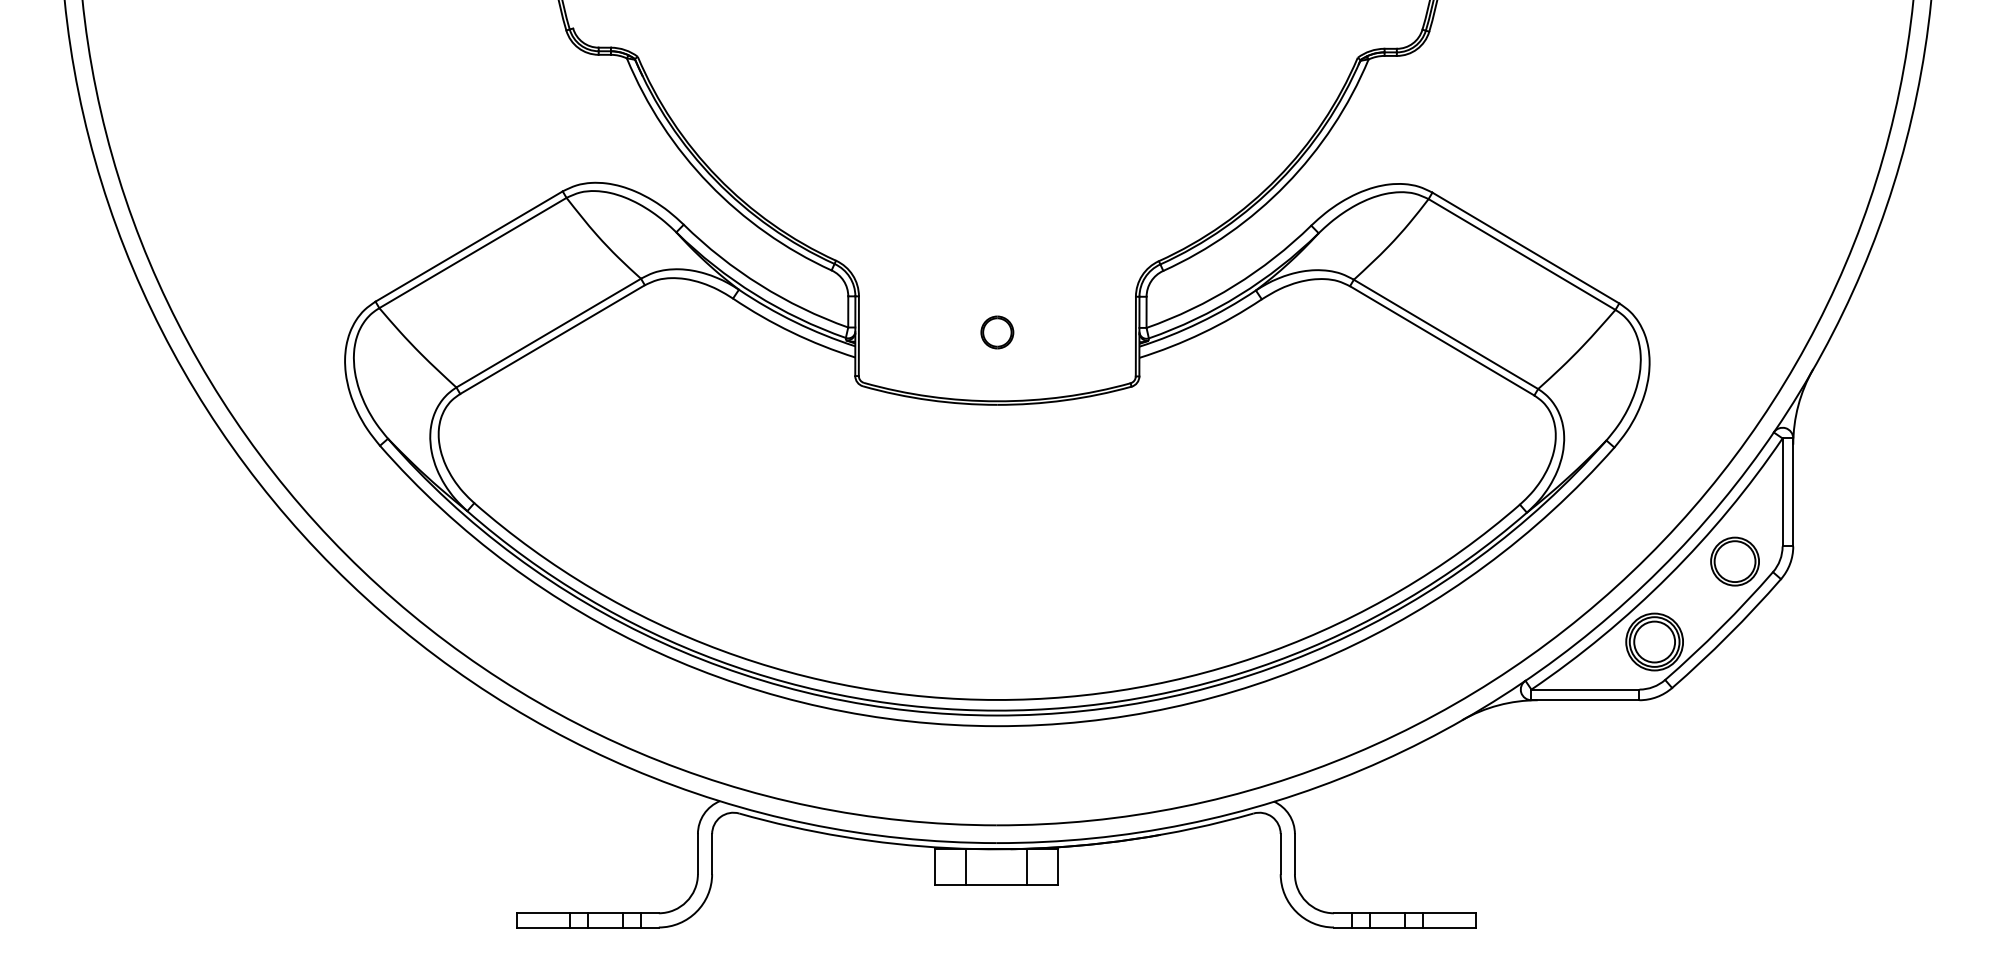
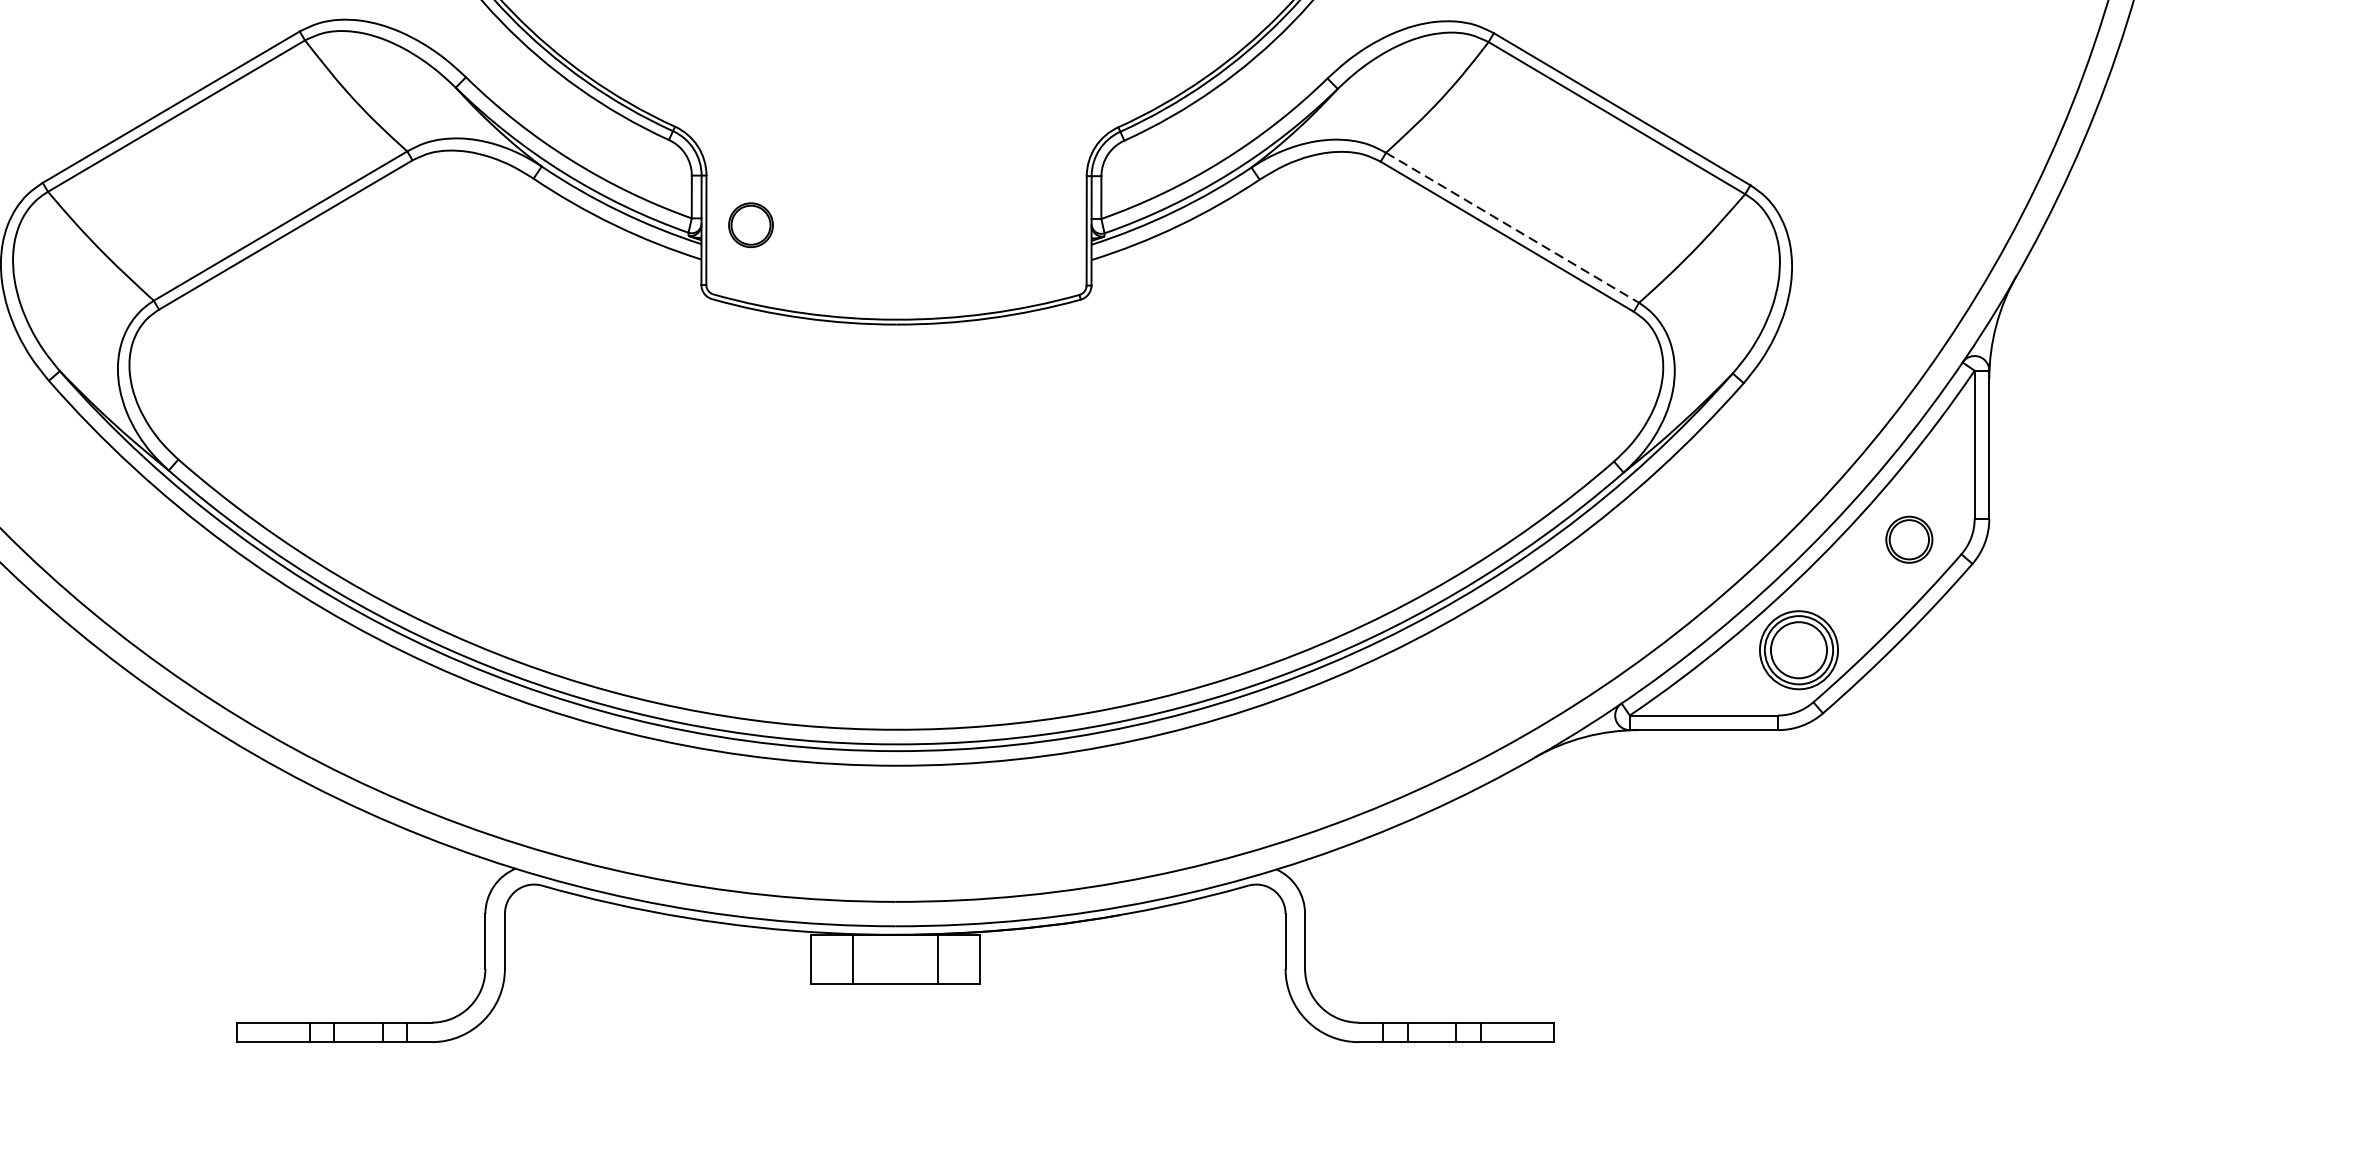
part: (997, 332) -> (751, 225), moved
line: (1446, 334) -> (1513, 227), solid -> dashed
part: (1734, 561) -> (1908, 539), size x0.7

